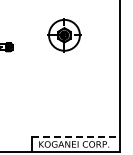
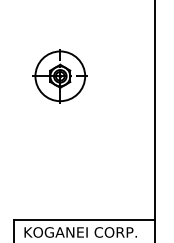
part: (64, 35) -> (60, 76), moved
line: (76, 136) -> (84, 219), dashed -> solid

